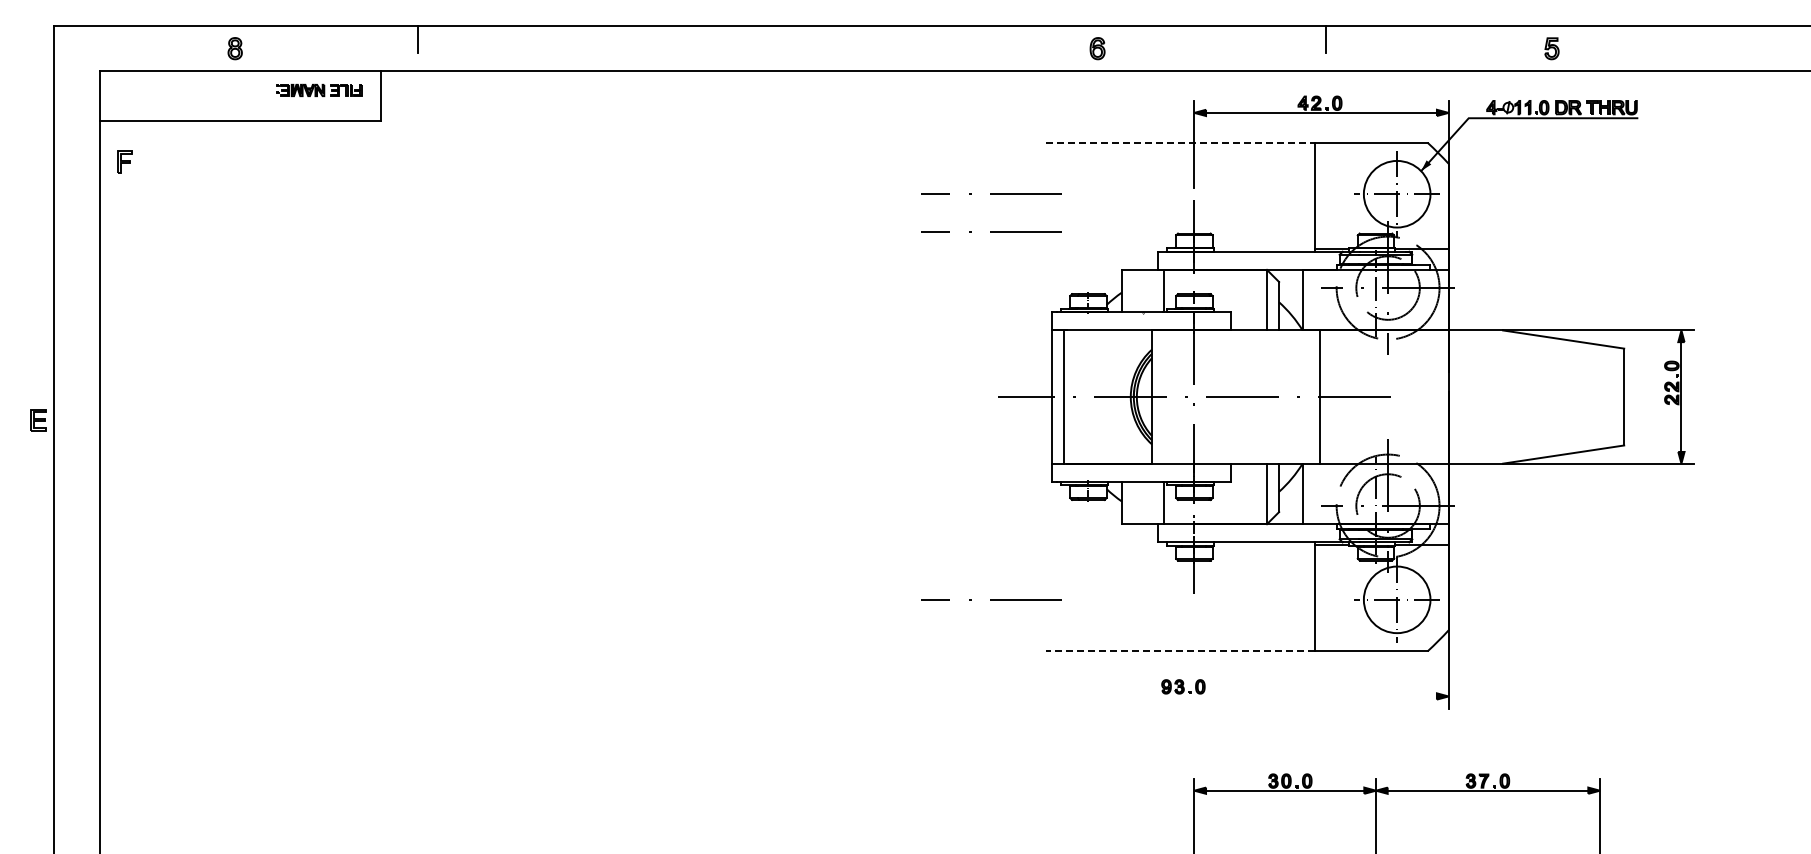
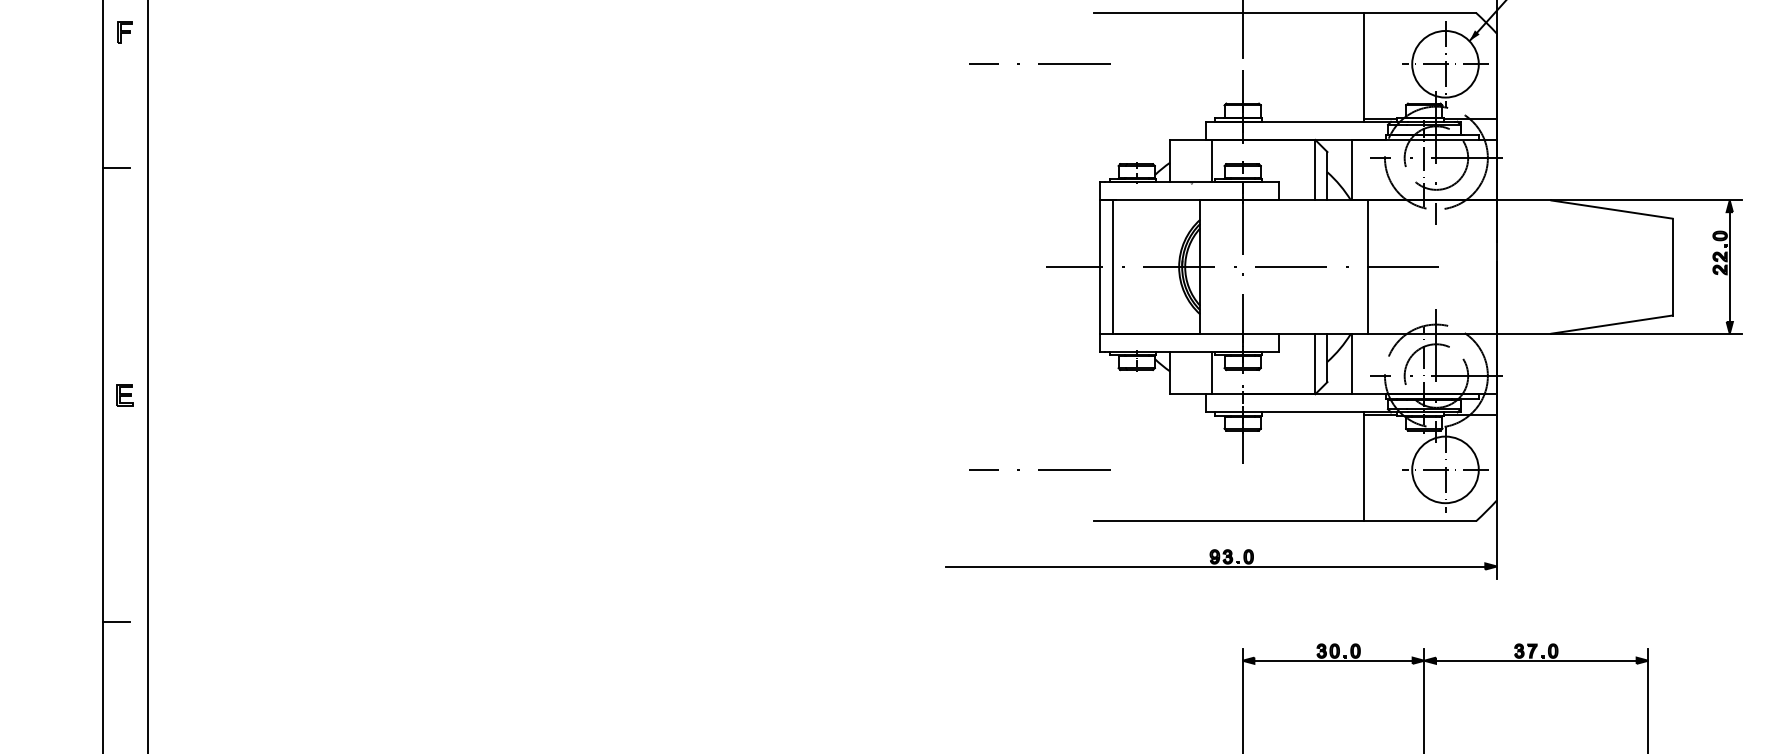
line: (1180, 142) -> (1228, 12), dashed -> solid
part: (124, 161) -> (124, 31), moved
line: (991, 231) -> (1039, 101), removed
line: (67, 298) -> (115, 168), added
part: (38, 420) -> (124, 395), moved
line: (1180, 651) -> (1228, 521), dashed -> solid
line: (1166, 696) -> (1214, 566), added
line: (67, 752) -> (115, 622), added

